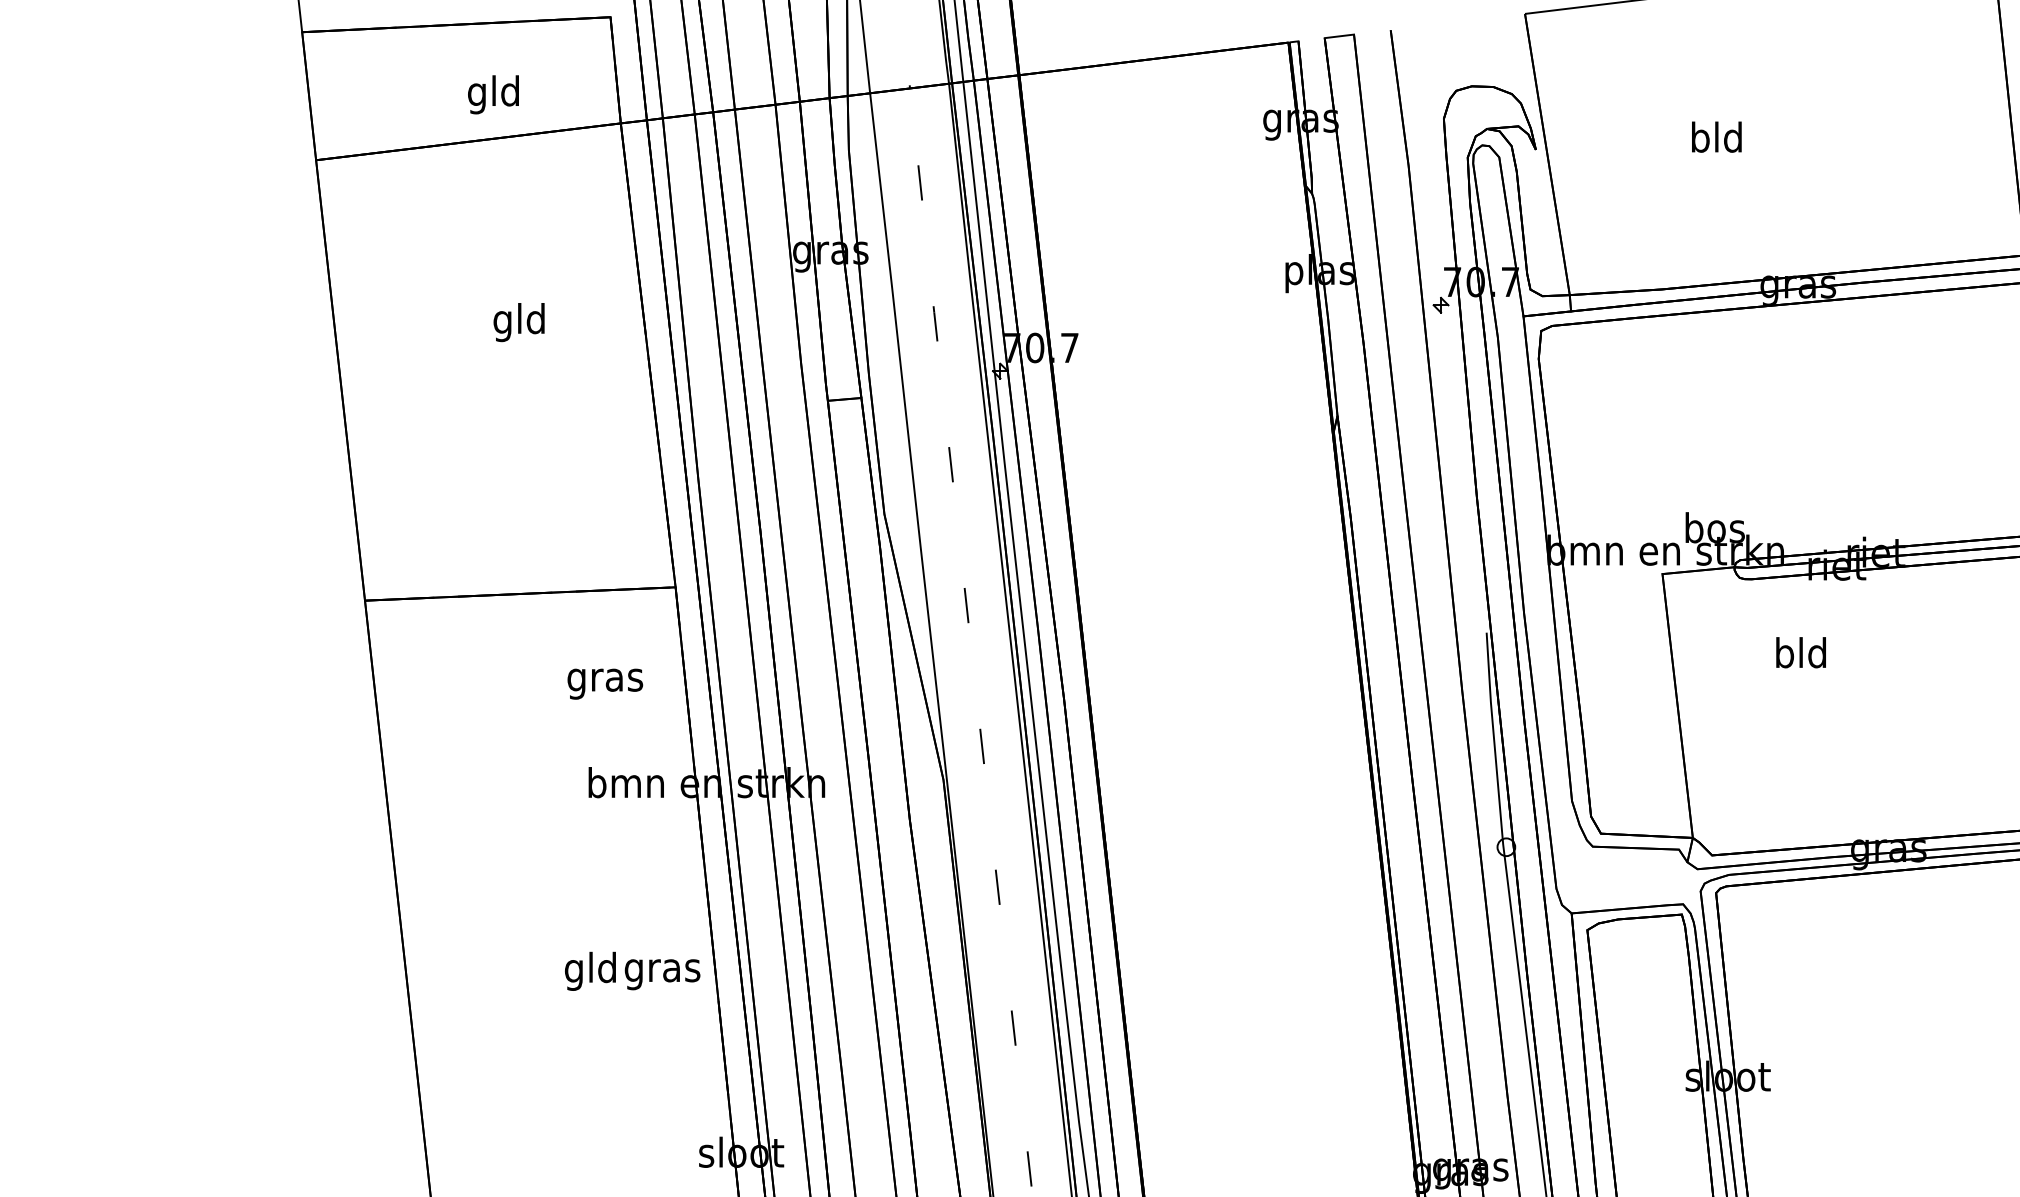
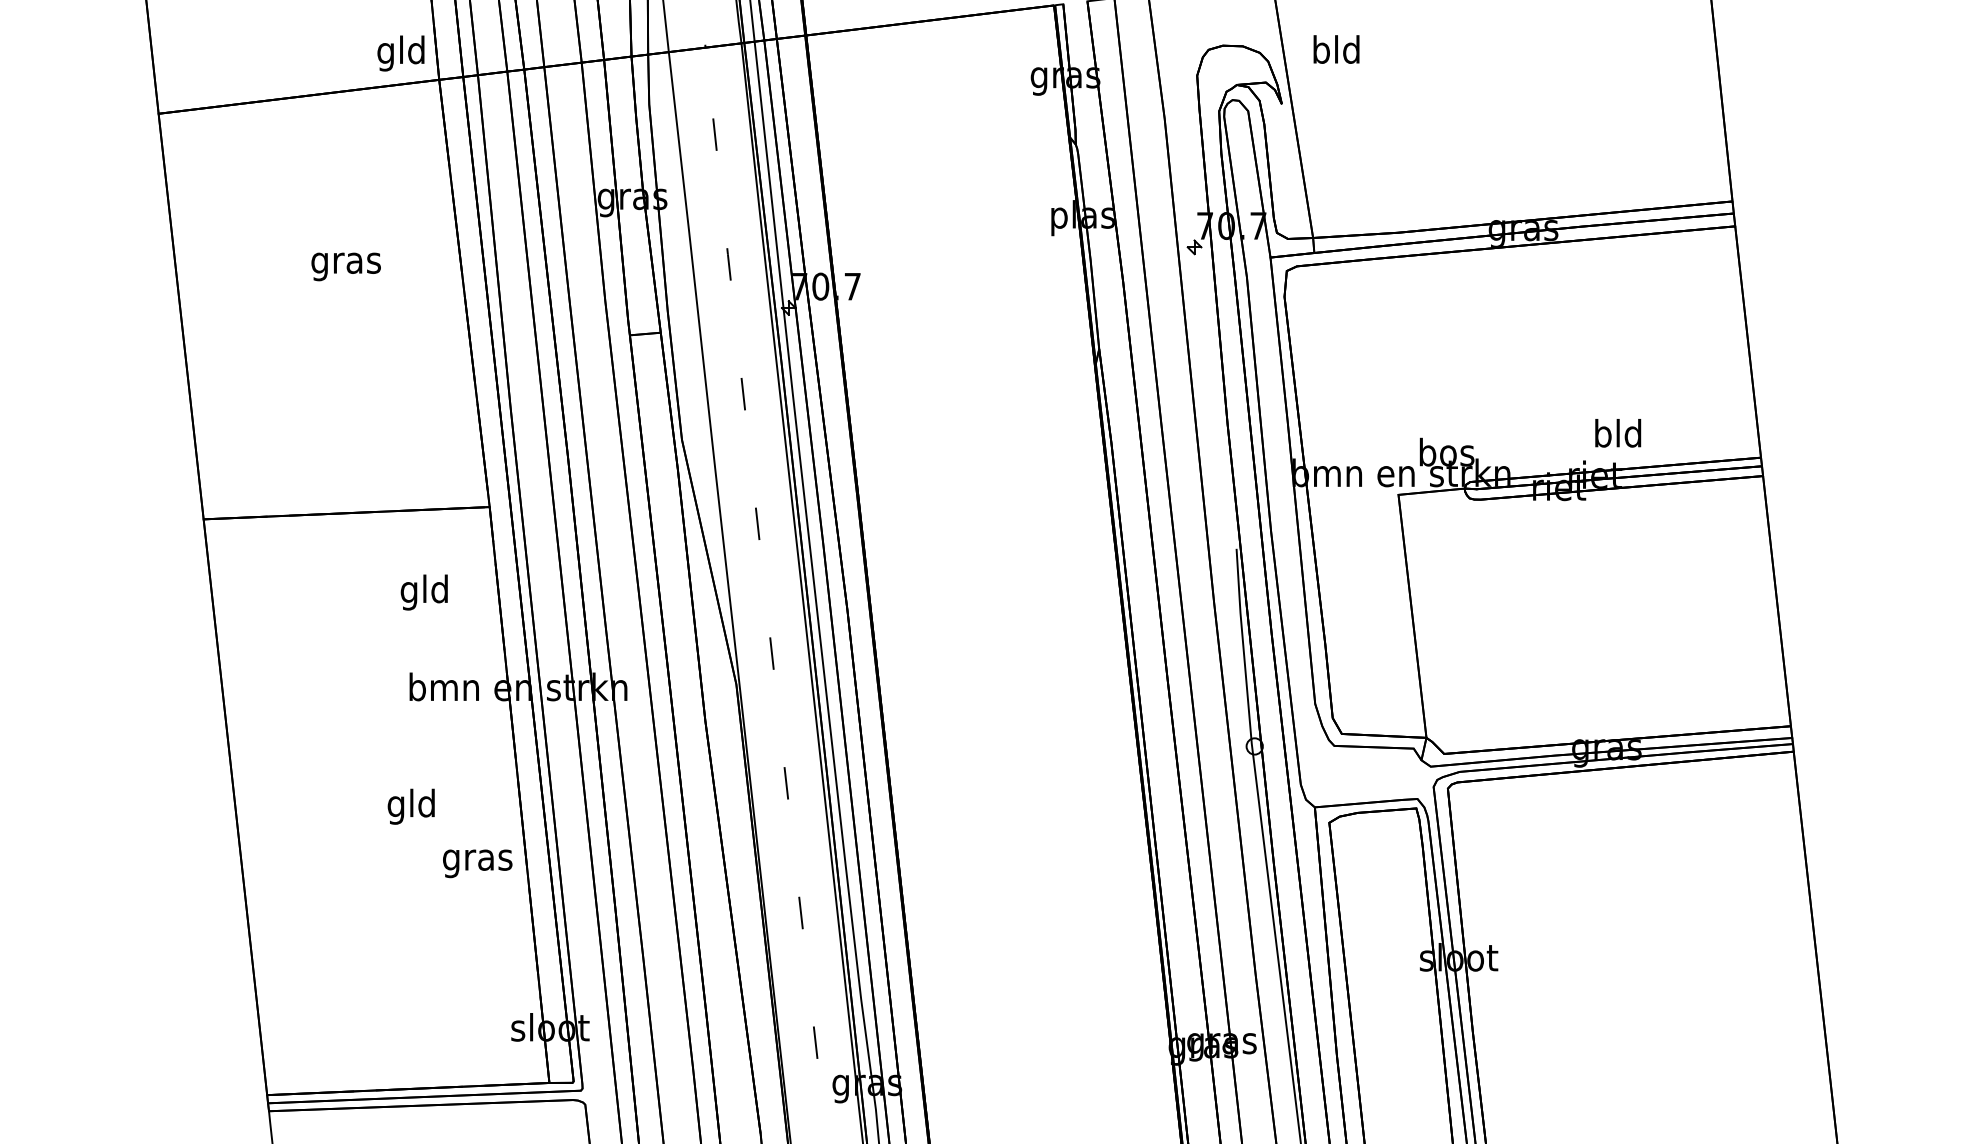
text: (492, 94) -> (400, 53), moved
text: (1716, 137) -> (1336, 49), moved
text: (519, 322) -> (345, 263), gld -> gras
text: (1801, 652) -> (1618, 433), moved
text: (604, 680) -> (424, 592), gras -> gld
text: (589, 971) -> (410, 806), moved

